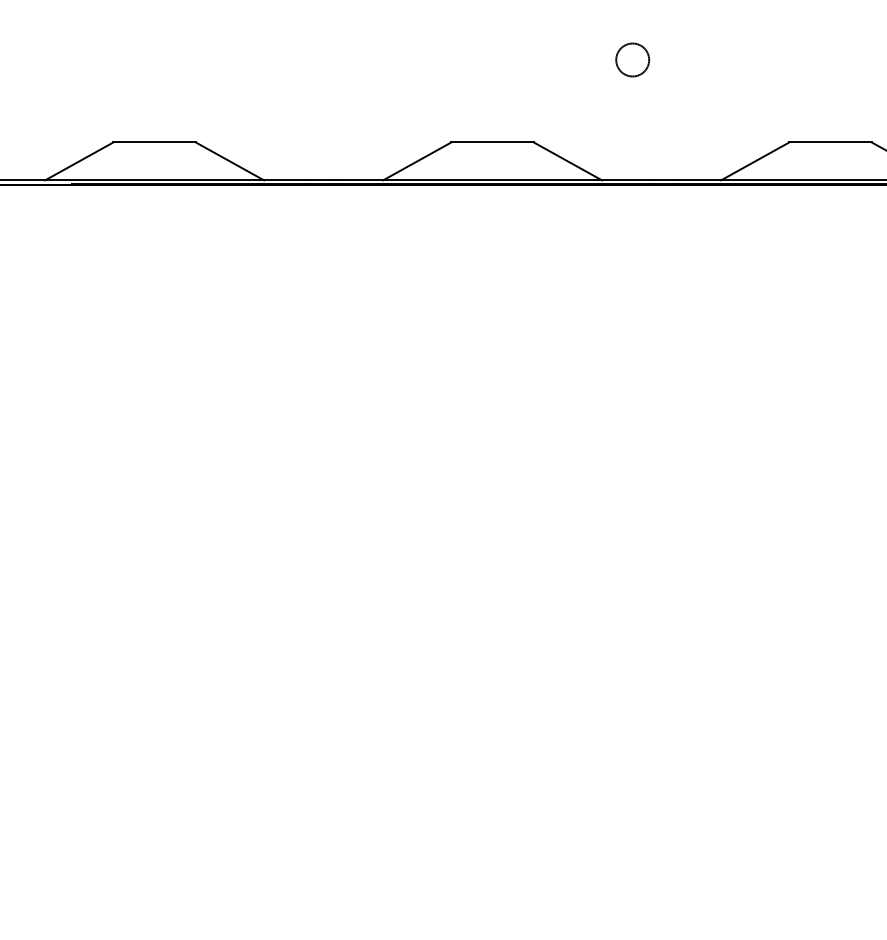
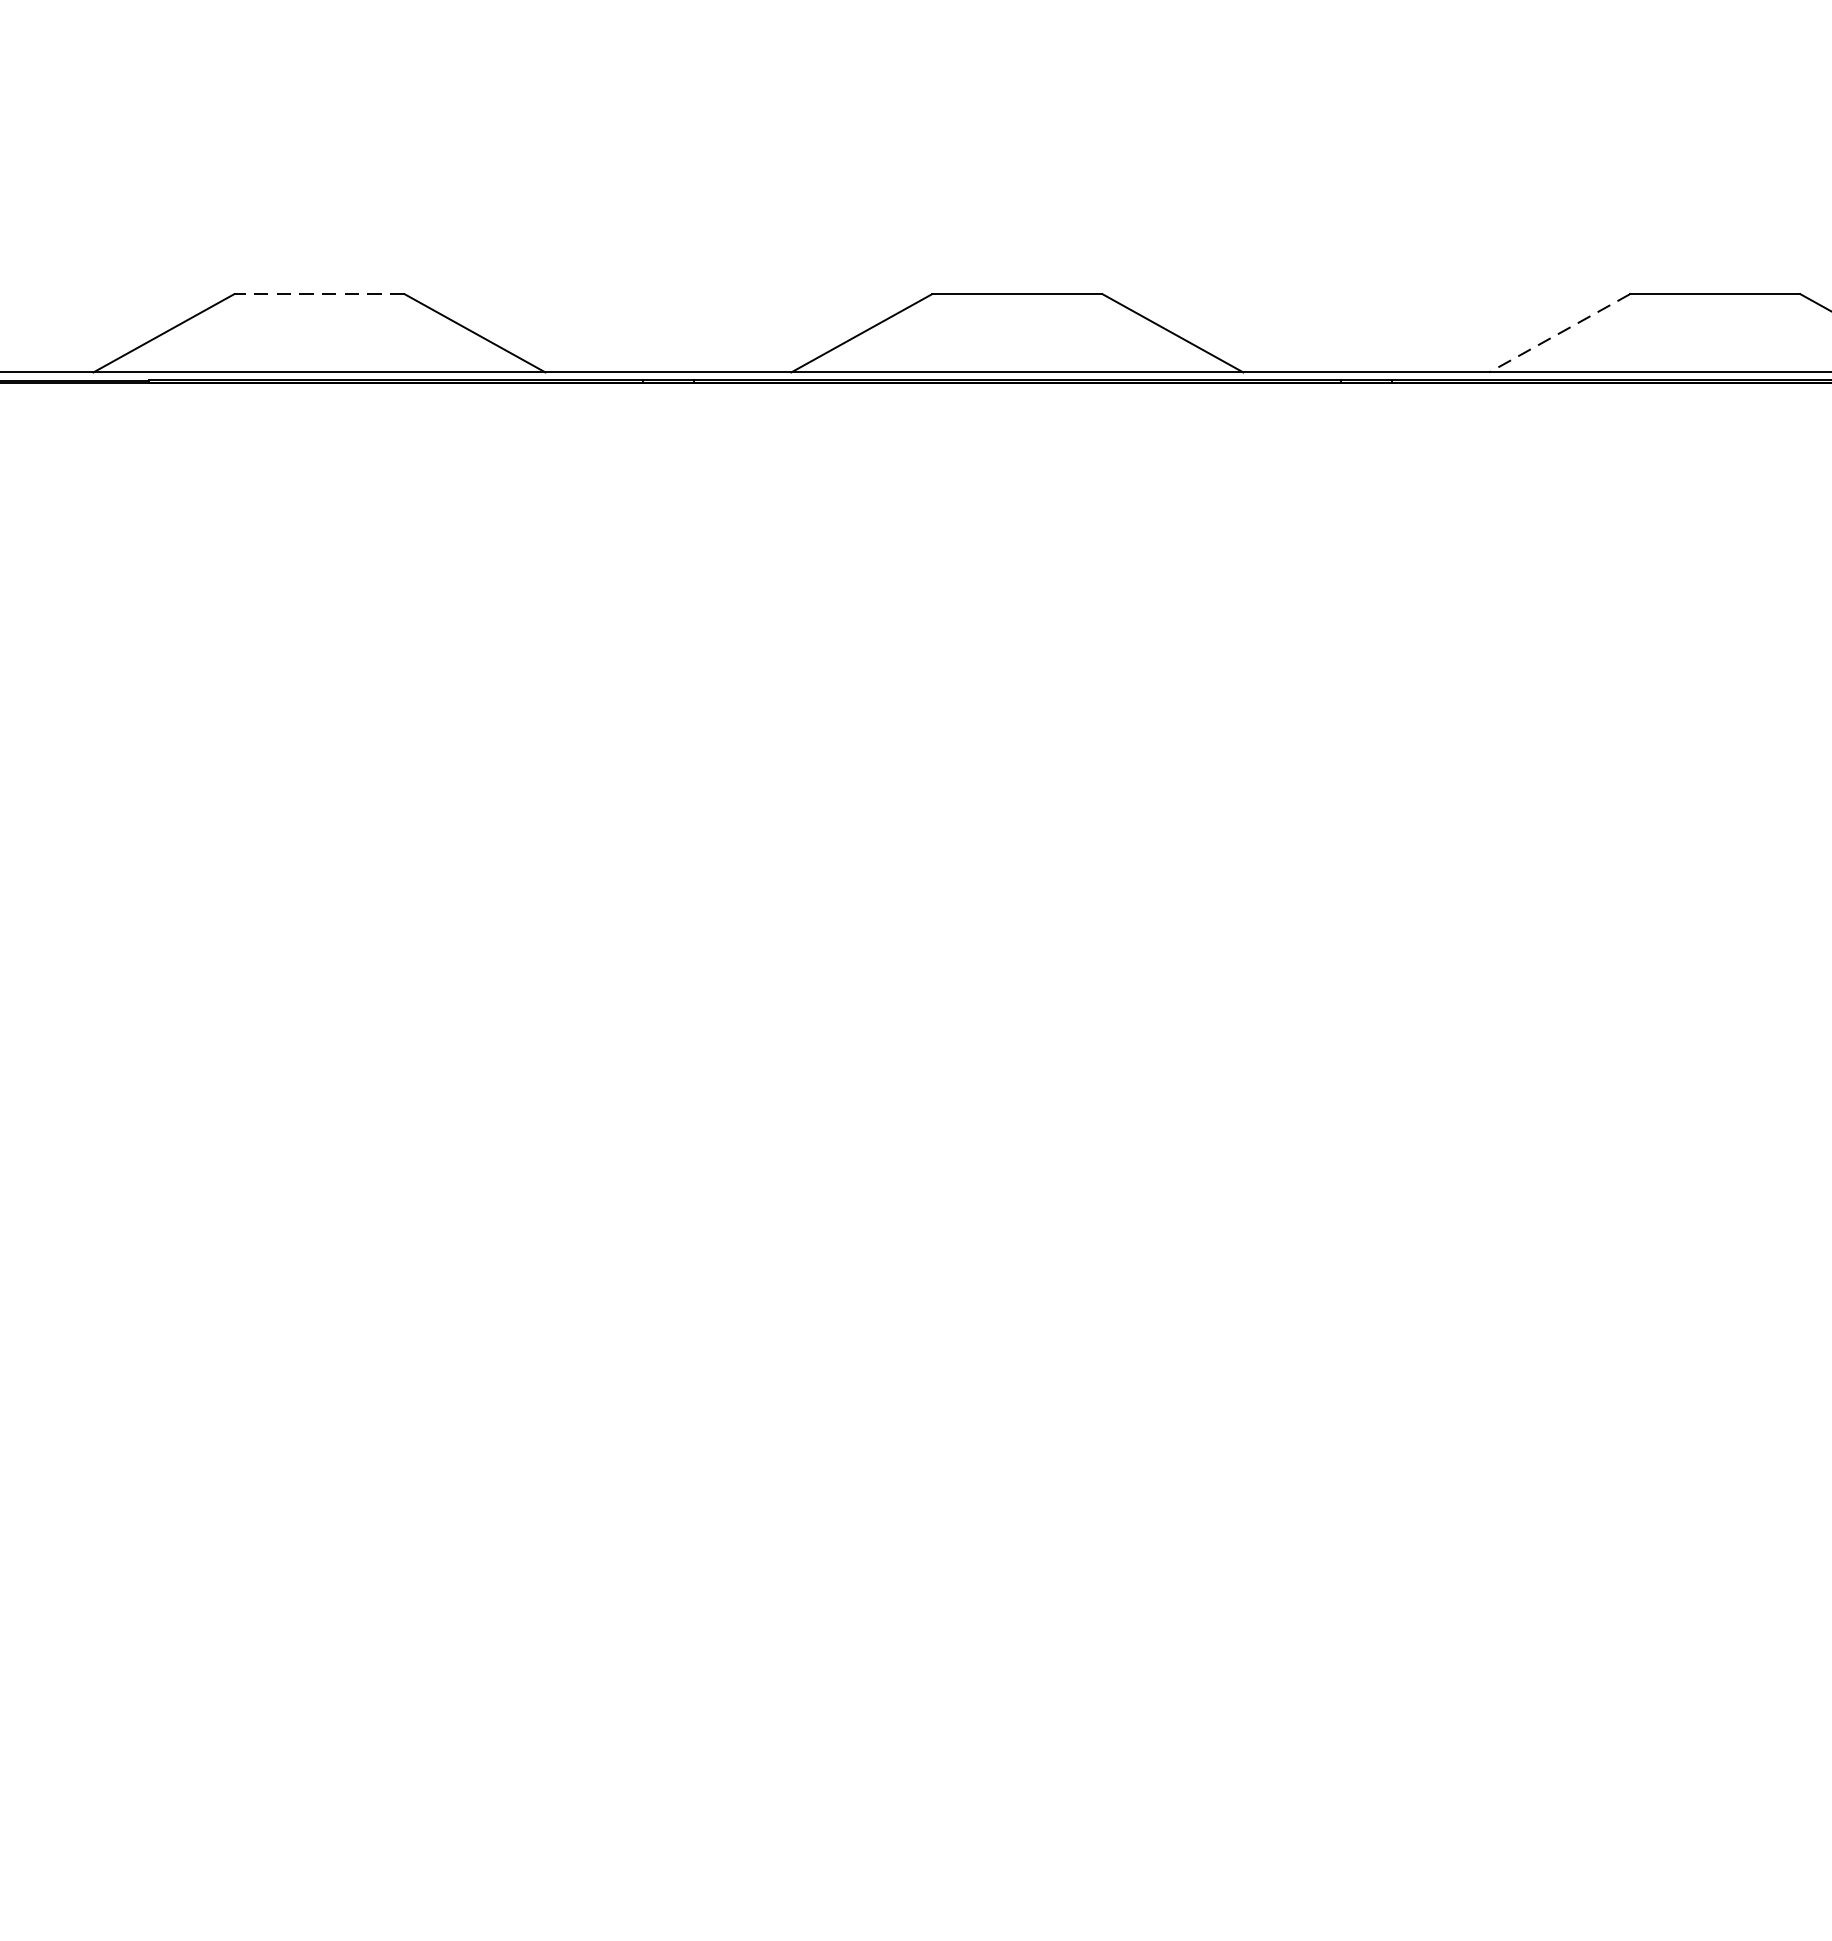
circle: (632, 59) -> (1306, 122), removed
line: (154, 142) -> (319, 294), solid -> dashed
line: (754, 161) -> (1558, 333), solid -> dashed

